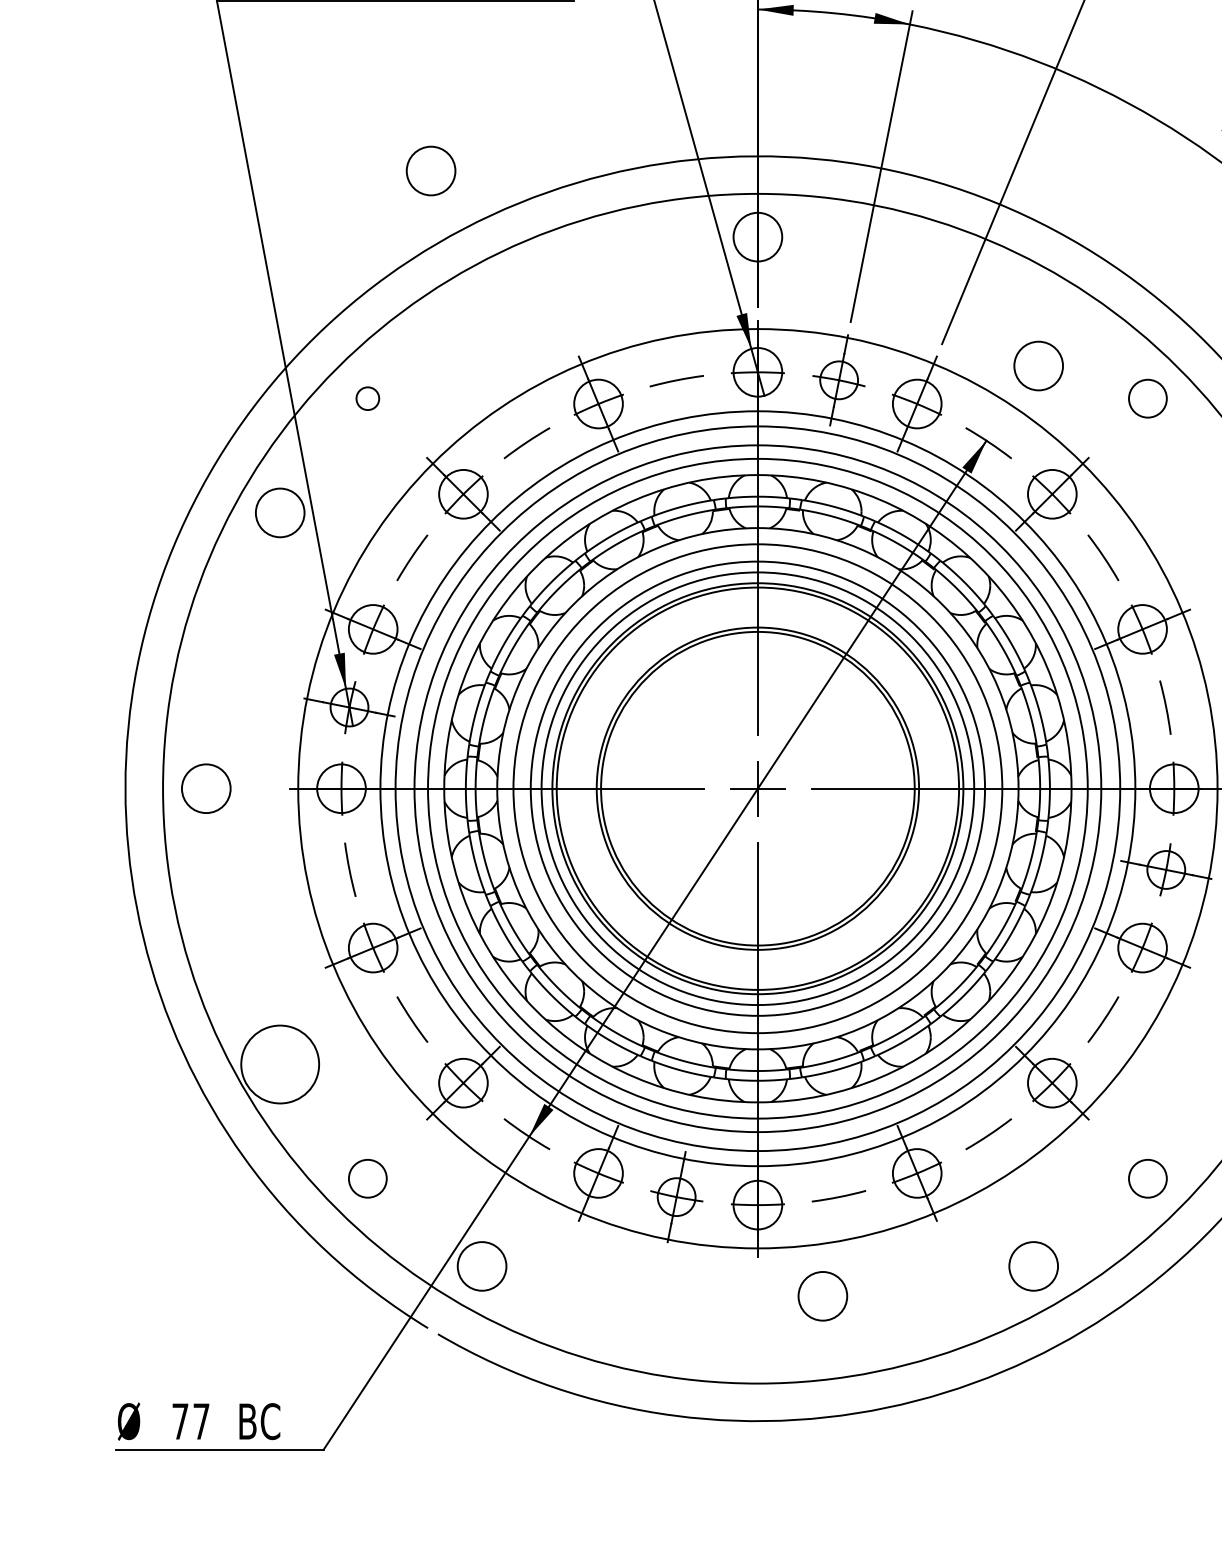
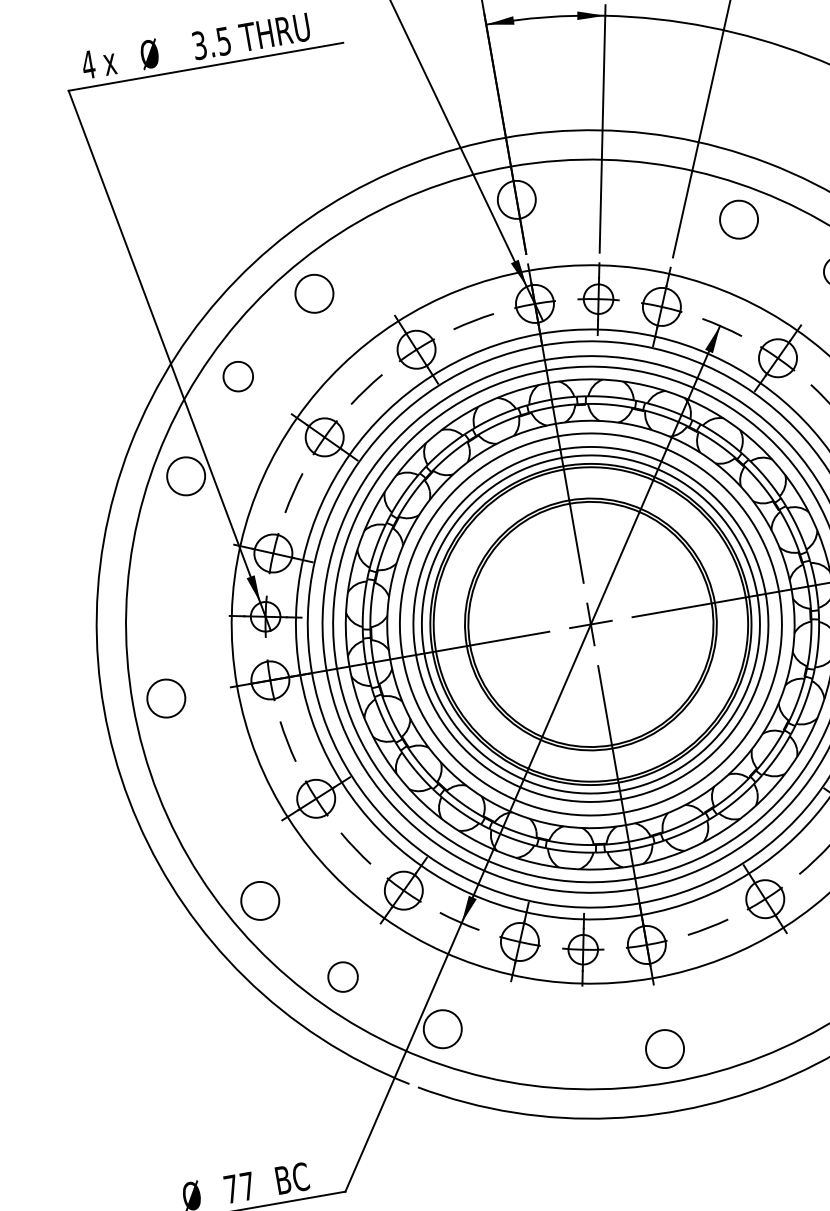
circle: (430, 170) -> (313, 293), moved
circle: (1038, 365) -> (738, 219), moved
circle: (367, 398) -> (237, 376), size x1.67
circle: (279, 1064) -> (259, 901), size x0.62
circle: (822, 1296) -> (664, 1049), moved

